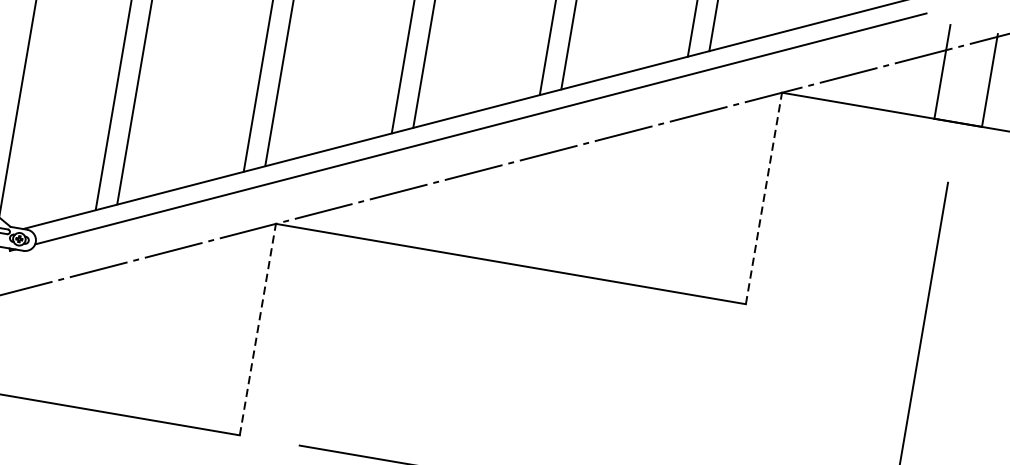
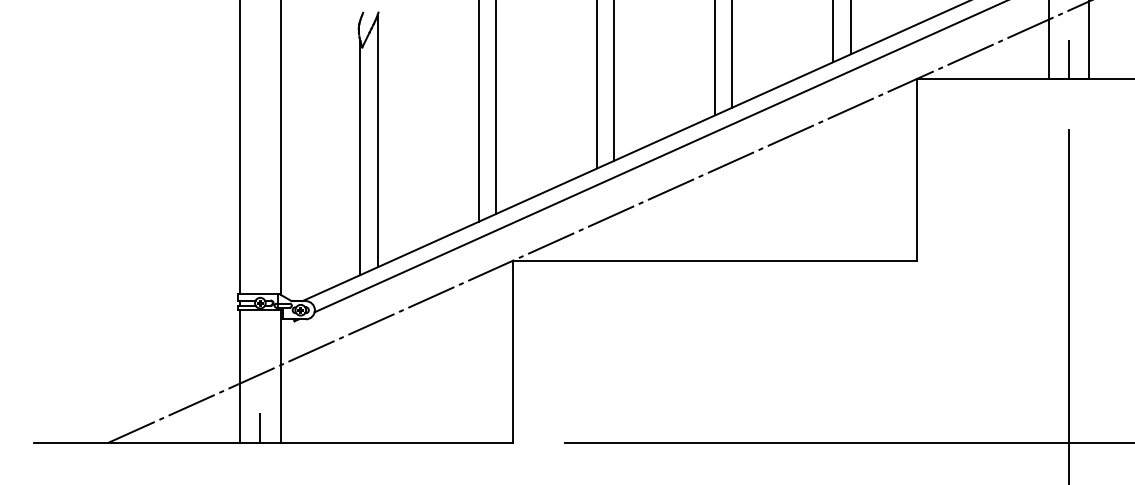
line: (962, 100) -> (1069, 59), added
line: (764, 198) -> (917, 169), dashed -> solid
line: (258, 329) -> (513, 351), dashed -> solid

